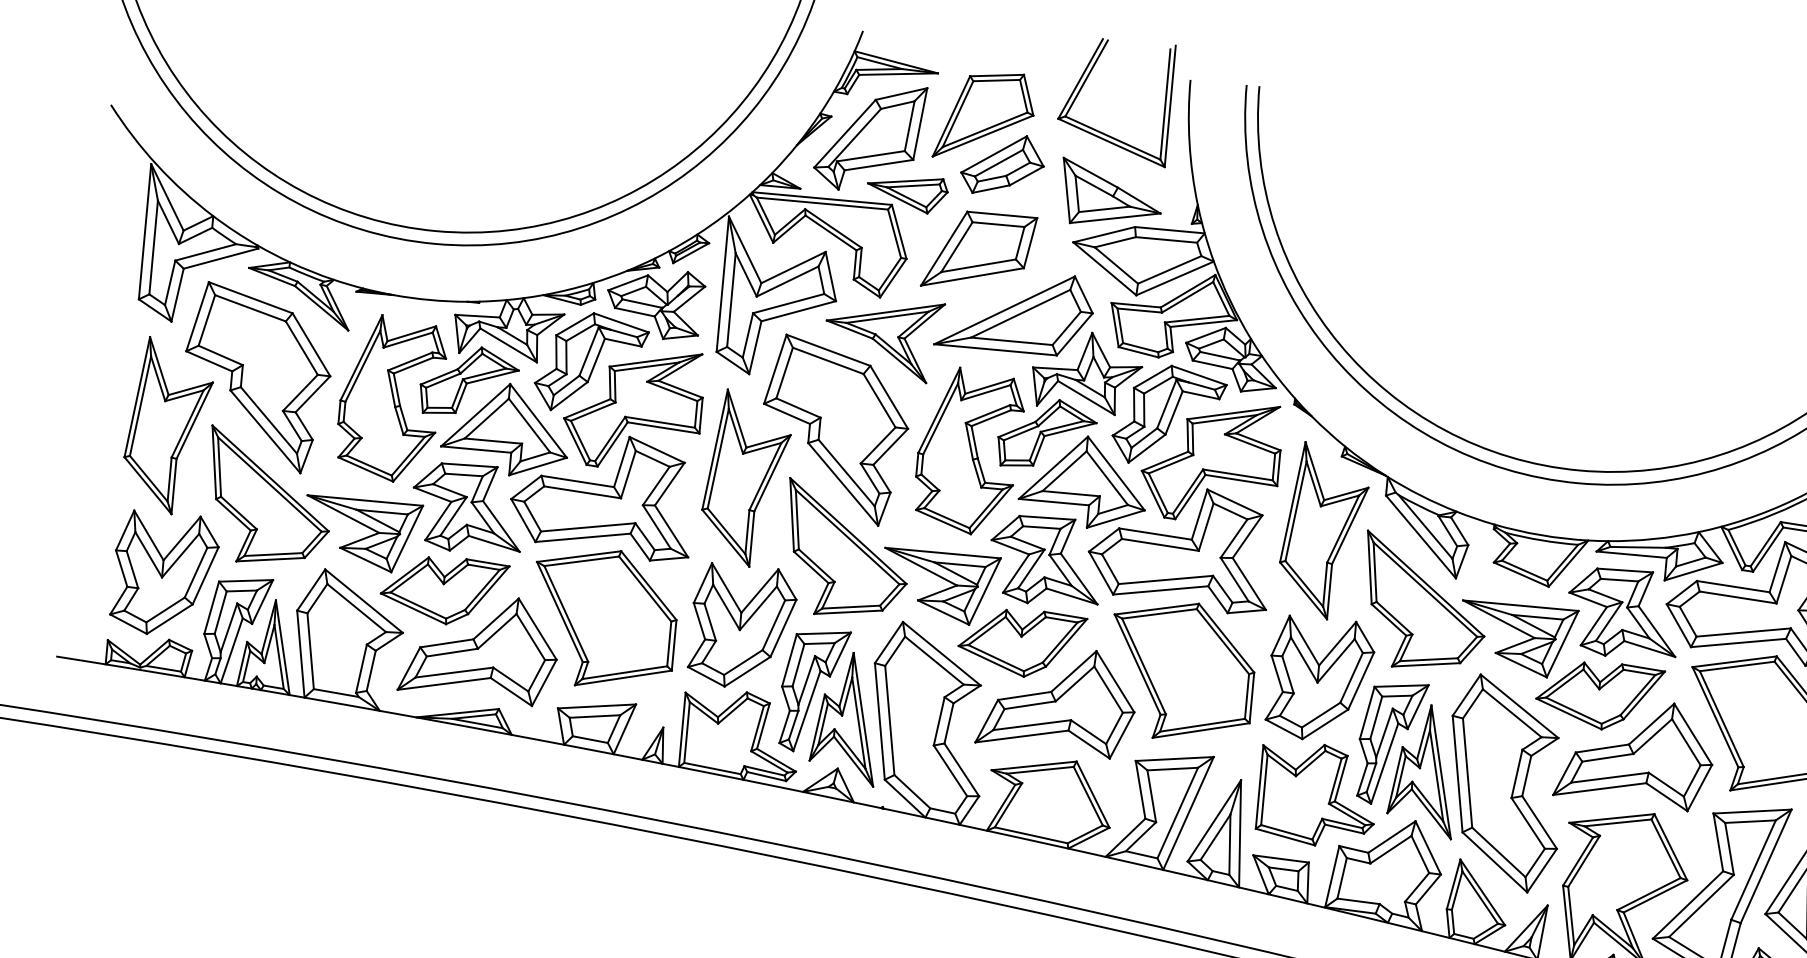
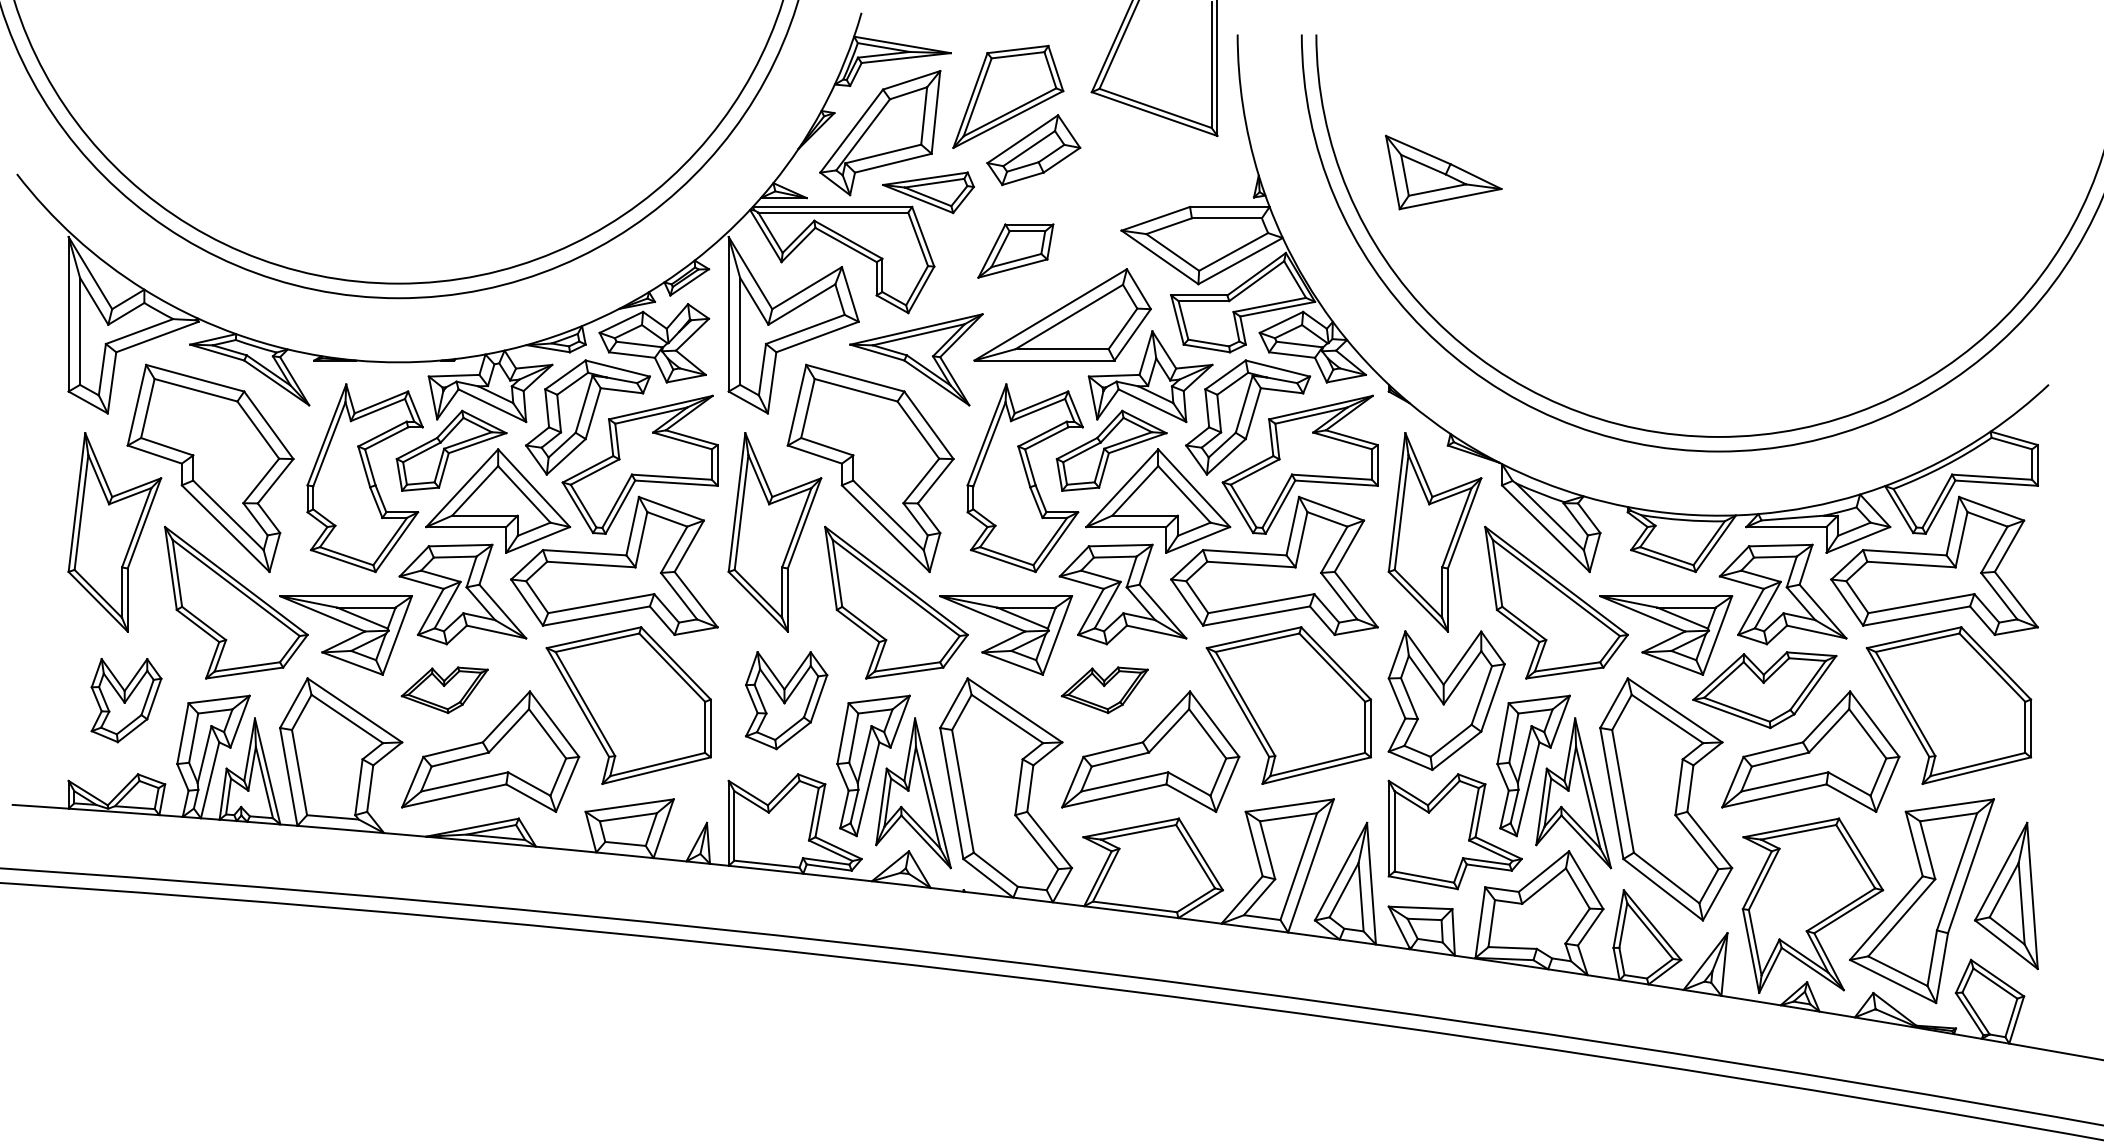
part: (1111, 194) -> (1443, 172), moved
part: (978, 251) -> (1015, 250), size x0.6
part: (164, 574) -> (126, 700), size x0.6
part: (444, 590) -> (444, 690), size x0.6
part: (742, 626) -> (786, 700), size x0.7
part: (1021, 643) -> (1104, 690), size x0.6

